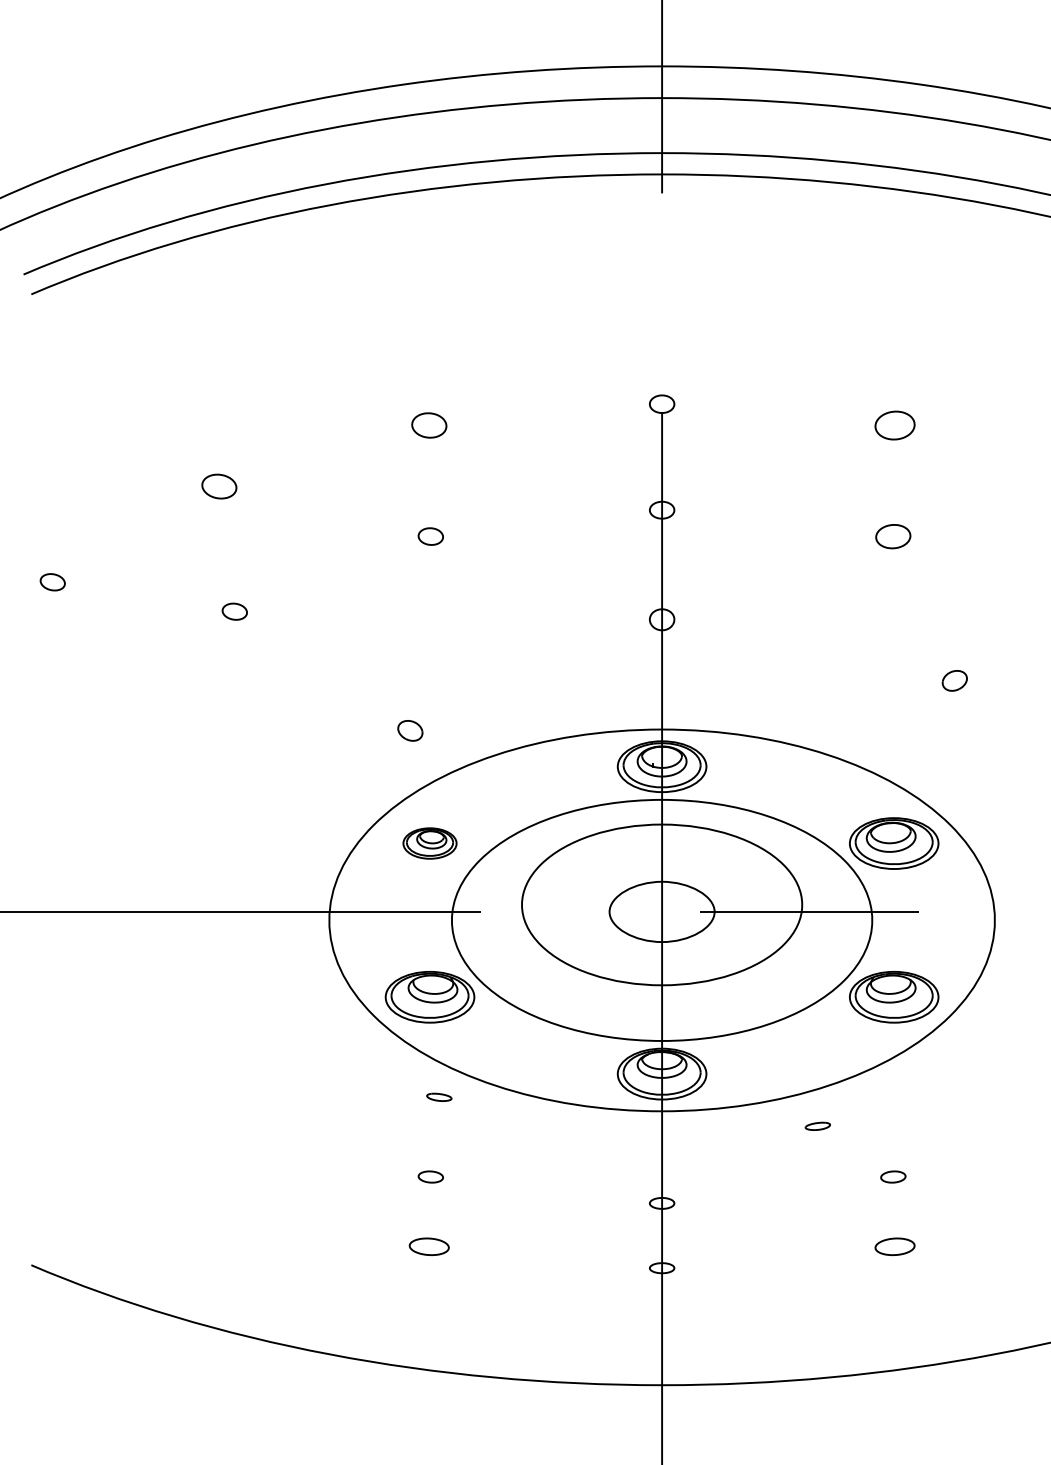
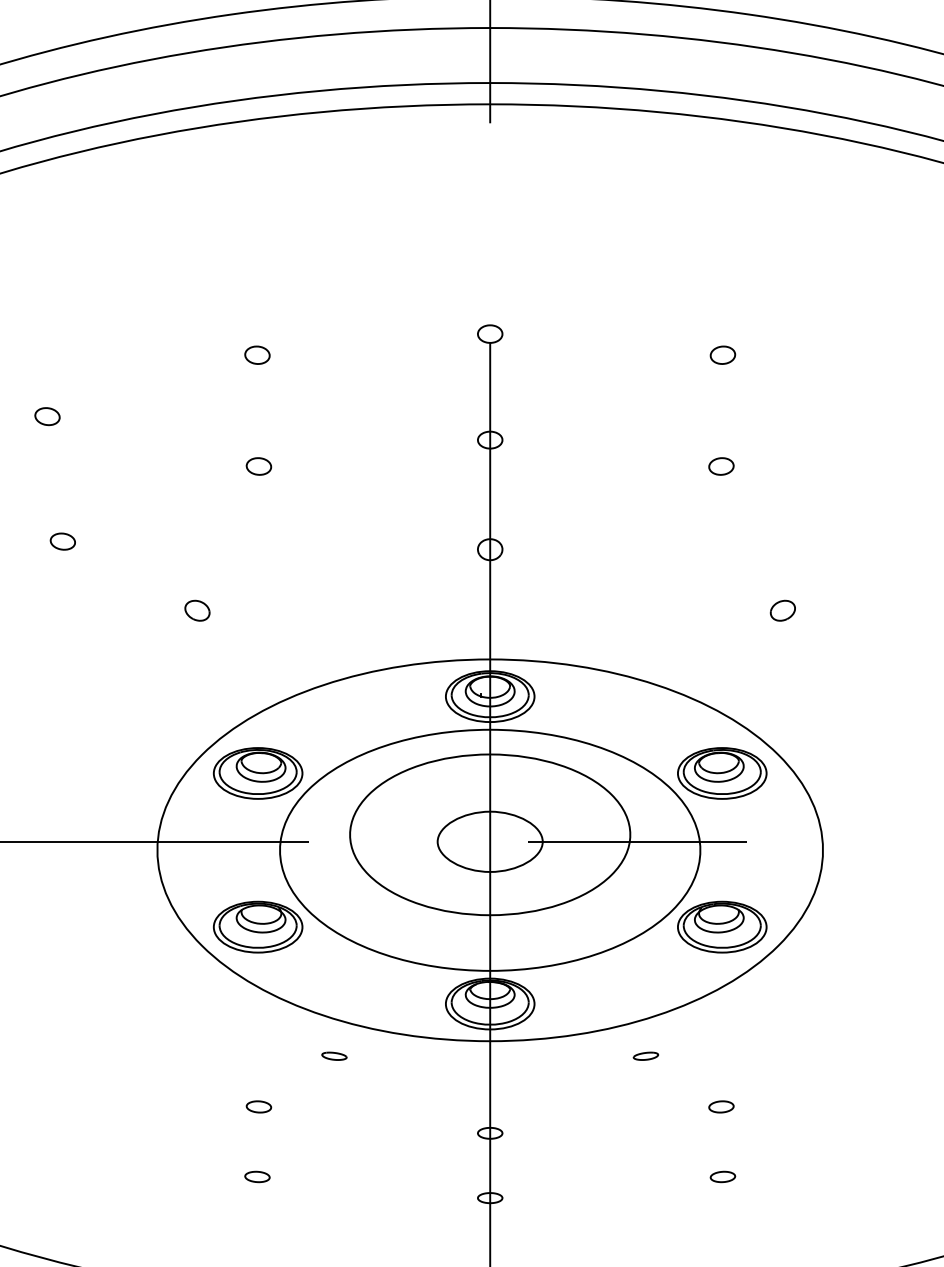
part: (429, 424) -> (257, 354), size x0.71
part: (894, 424) -> (722, 354), size x0.62
part: (219, 486) -> (47, 416), size x0.71
part: (893, 536) -> (721, 466), size x0.71
part: (410, 730) -> (197, 610), moved
part: (429, 843) -> (257, 773), size x1.67
part: (439, 1096) -> (334, 1055), moved
part: (429, 1247) -> (257, 1177), size x0.62
part: (894, 1247) -> (722, 1177), size x0.62

